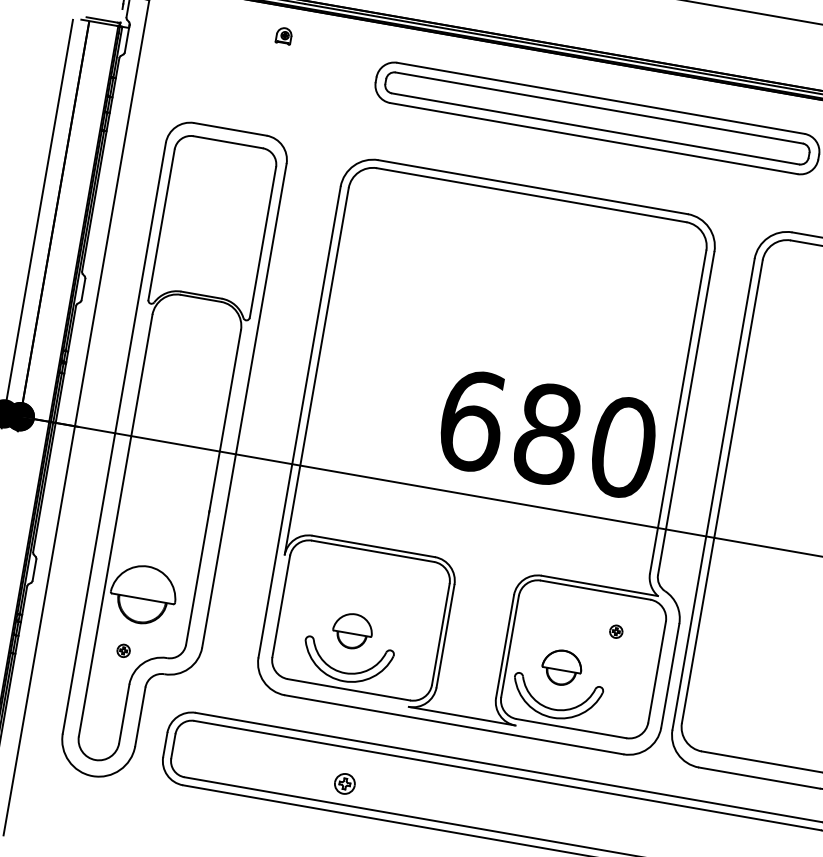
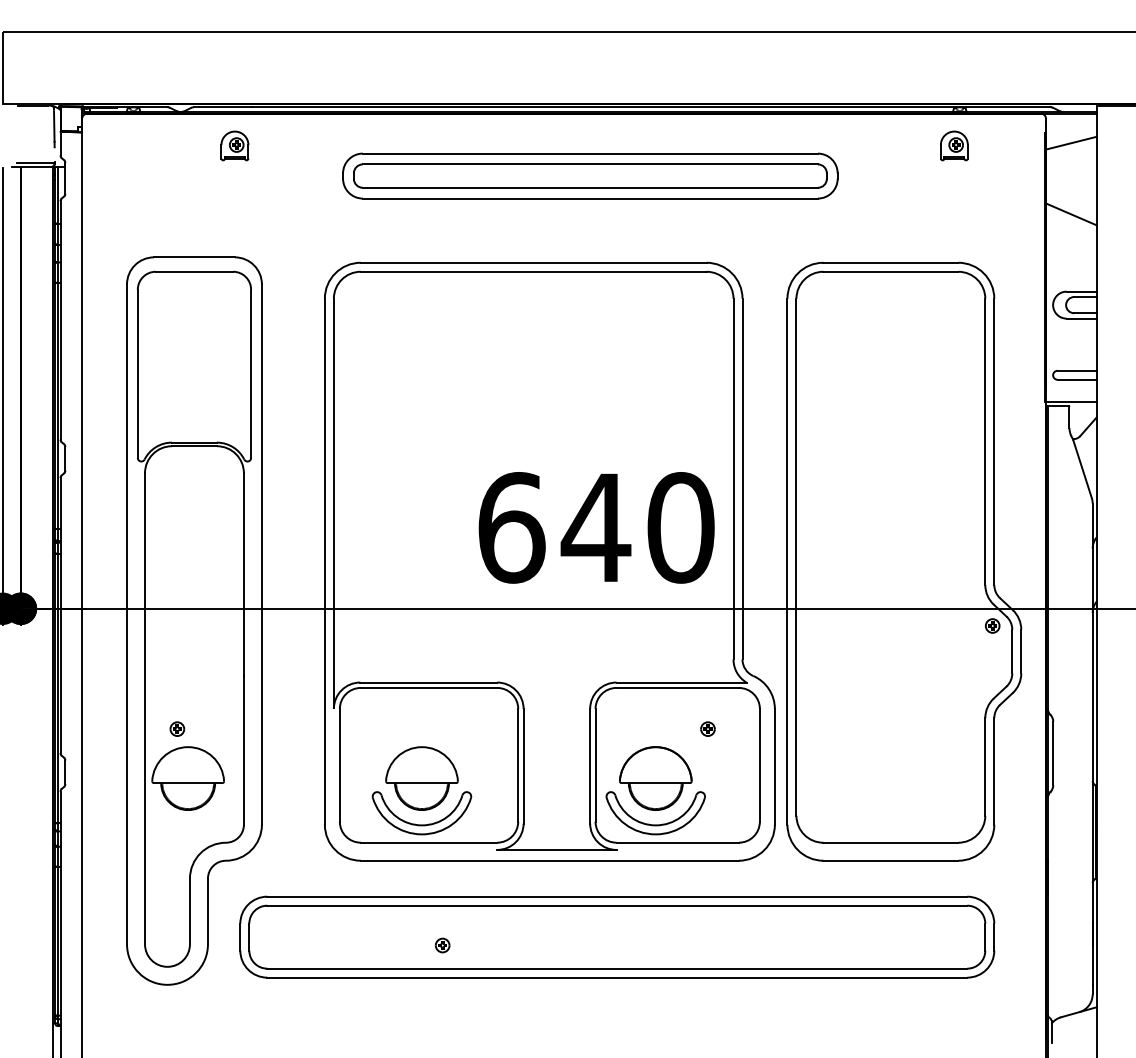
part: (283, 35) -> (234, 145), size x1.67
text: (547, 433) -> (595, 527), 680 -> 640
part: (352, 631) -> (421, 778), size x1.67
part: (123, 650) -> (177, 728), moved
part: (561, 667) -> (655, 778), size x1.67
part: (344, 783) -> (442, 945), size x0.62

